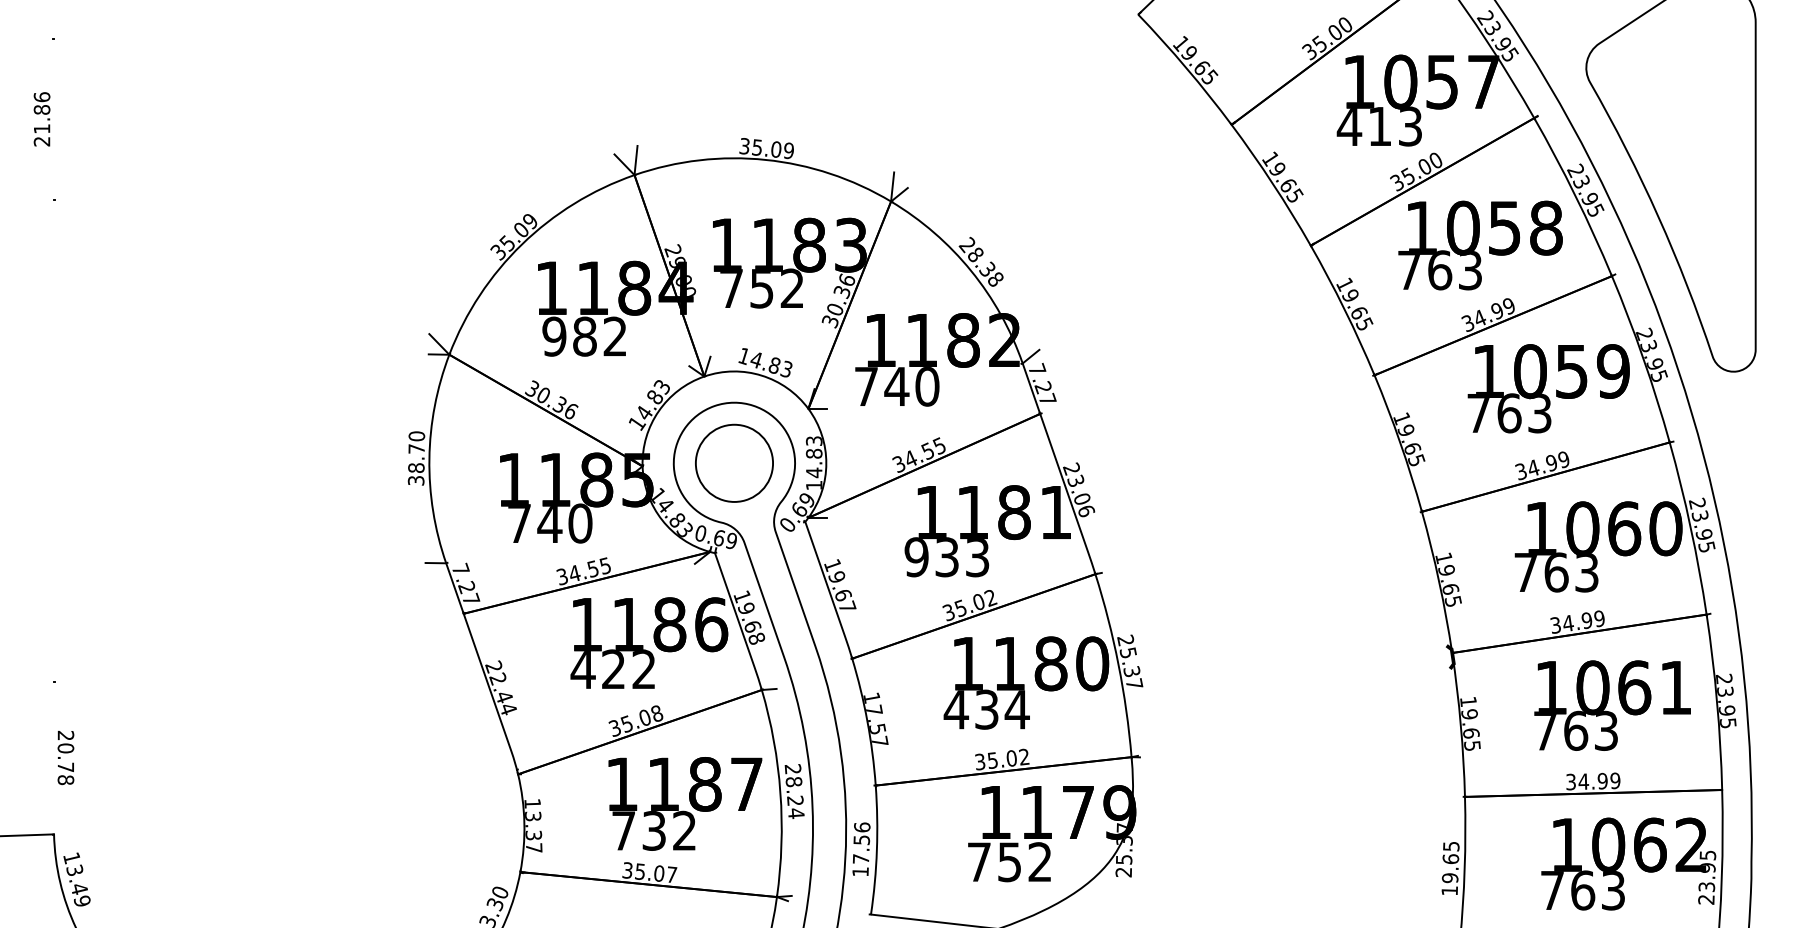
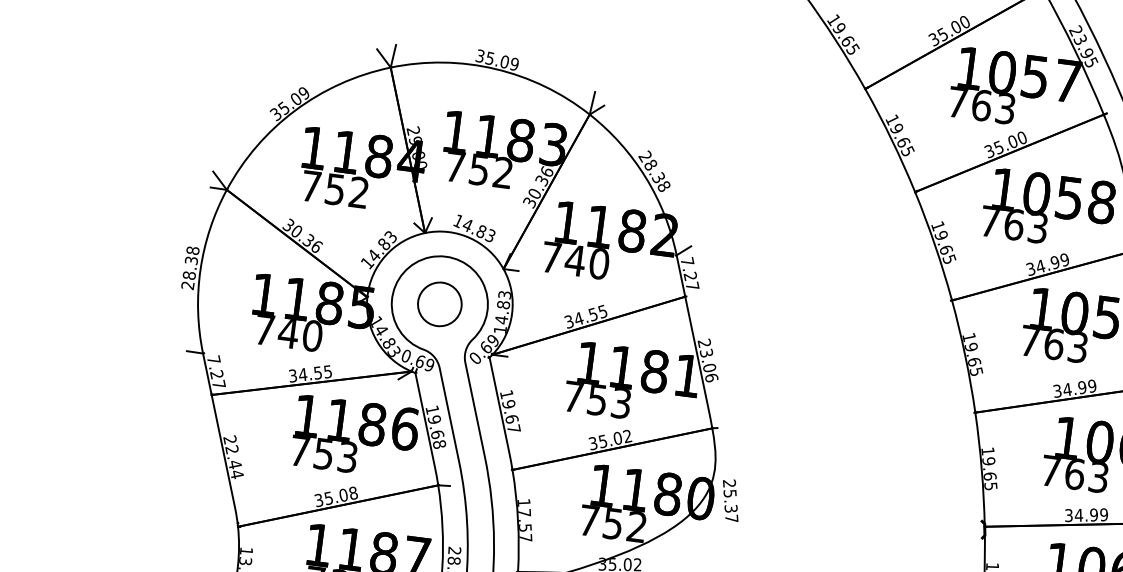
text: (1364, 126) -> (969, 103), 413 -> 763
text: (569, 336) -> (323, 187), 982 -> 752
text: (416, 458) -> (190, 268), 38.70 -> 28.38
circle: (734, 462) -> (439, 303), size x0.71
text: (931, 557) -> (585, 398), 933 -> 753
text: (612, 669) -> (322, 453), 422 -> 753
text: (986, 709) -> (612, 523), 434 -> 752

